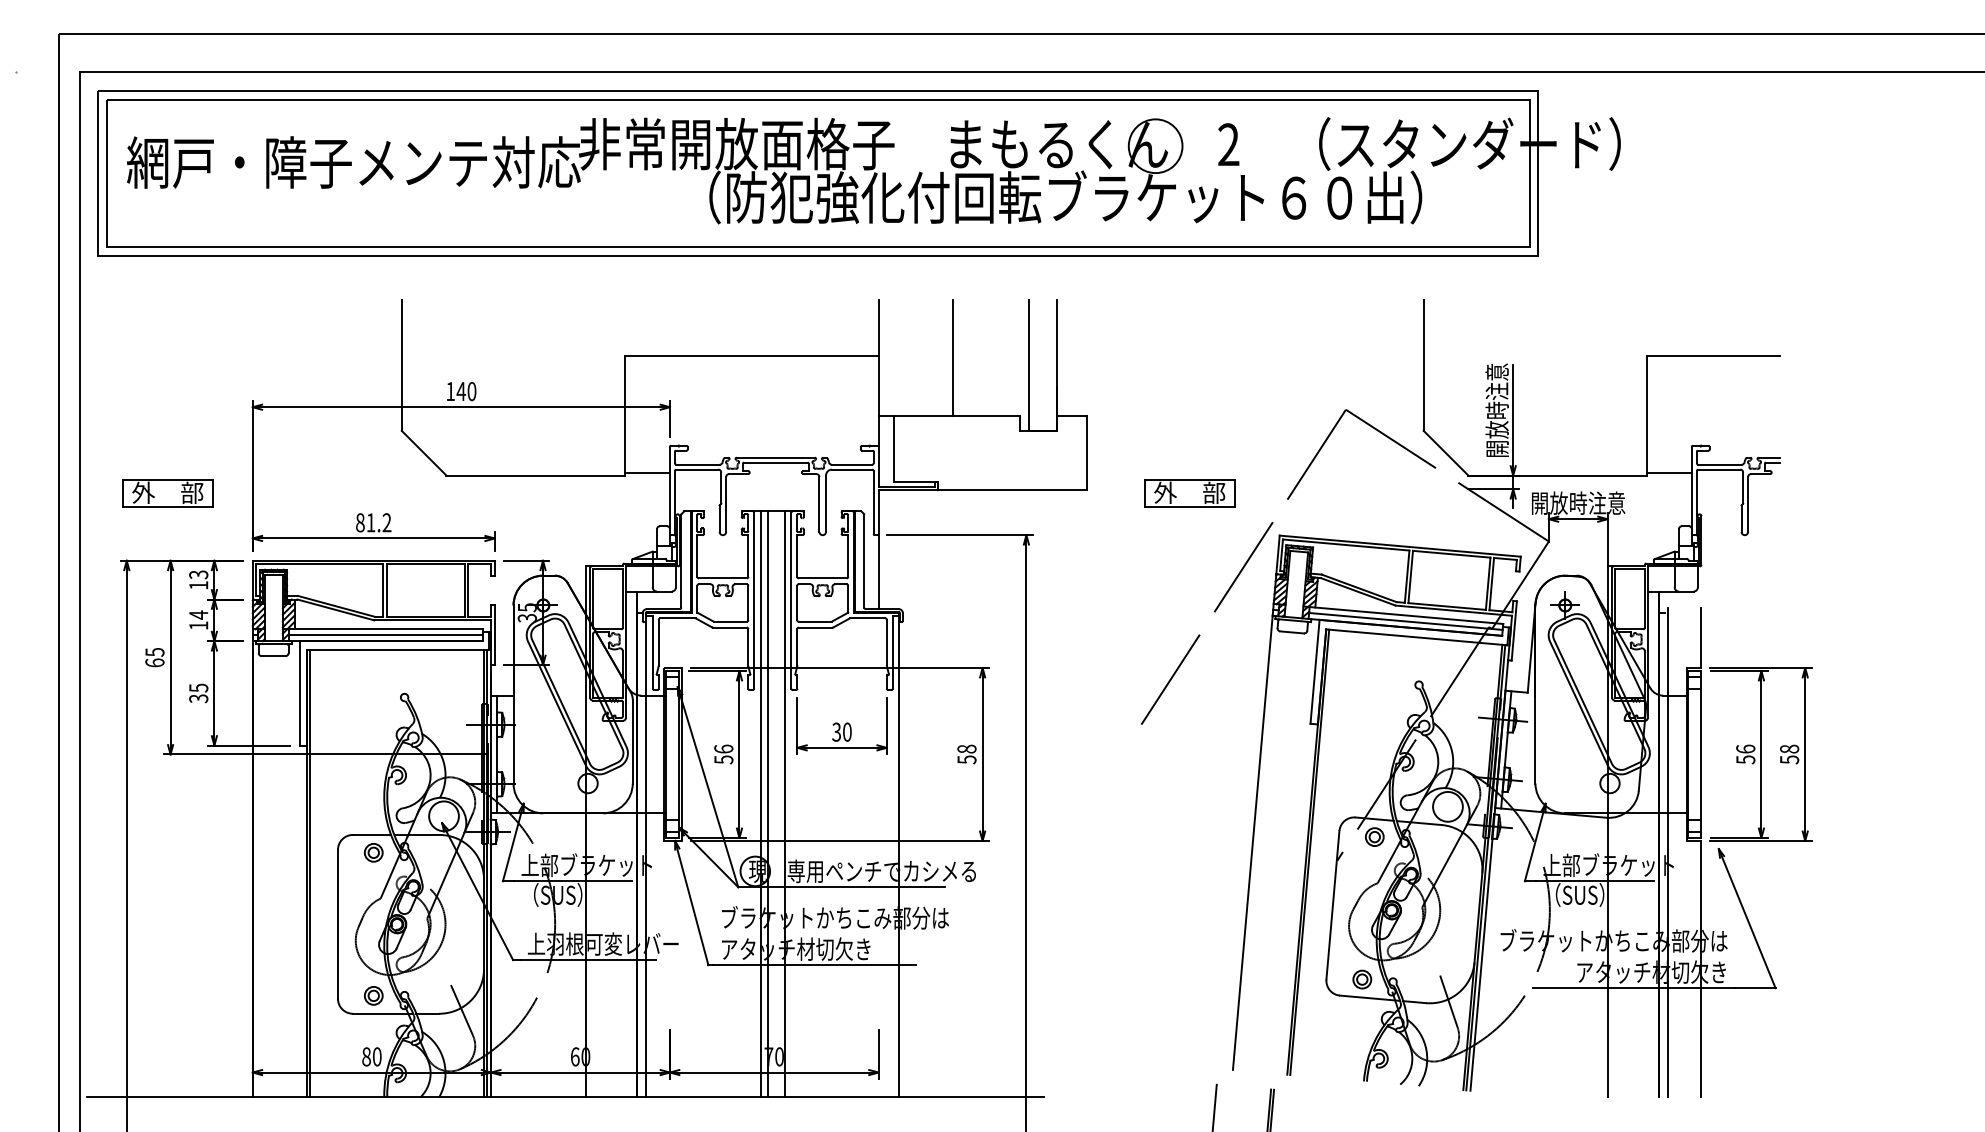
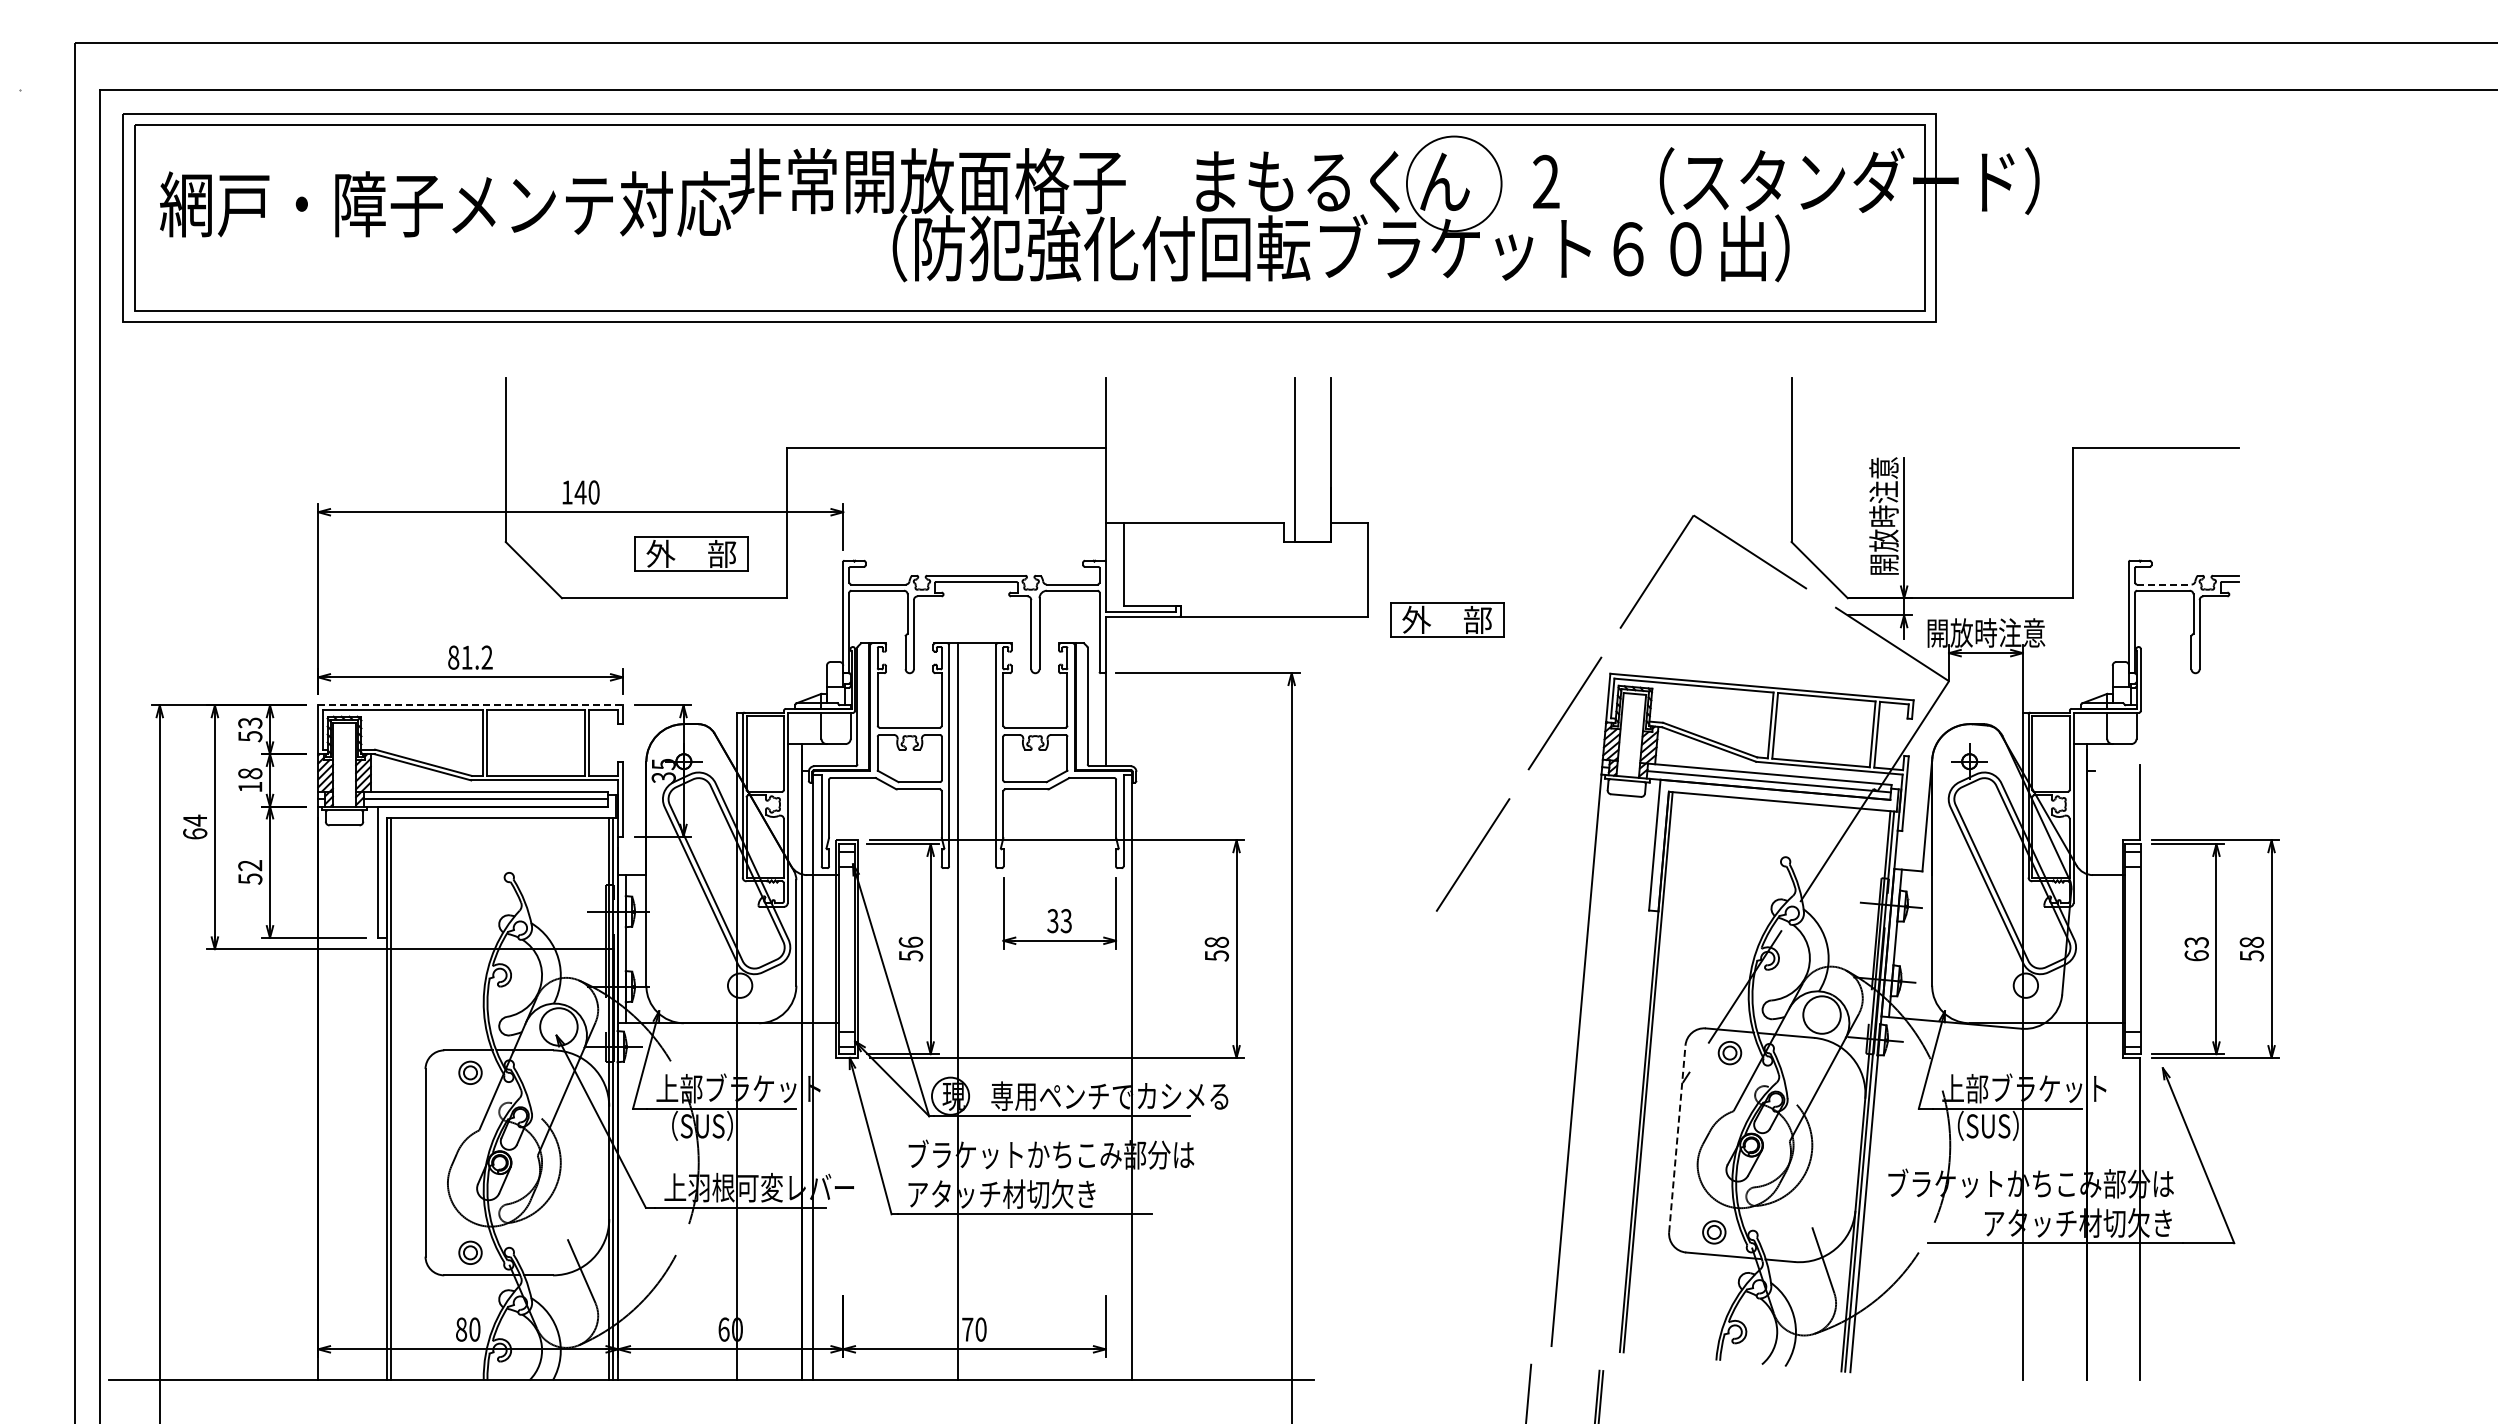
circle: (1155, 145) -> (1454, 183), size x1.4
line: (953, 358) -> (1199, 450), removed
line: (1720, 464) -> (2164, 584), solid -> dashed
line: (647, 472) -> (814, 594), removed
line: (1669, 472) -> (2100, 594), removed
part: (167, 492) -> (691, 553), moved
part: (1190, 492) -> (1447, 619), moved
line: (374, 560) -> (471, 705), solid -> dashed
text: (198, 585) -> (250, 736), 13 -> 53
text: (198, 614) -> (250, 773), 14 -> 18
text: (155, 652) -> (195, 820), 65 -> 64
text: (198, 692) -> (250, 871), 35 -> 52
text: (846, 732) -> (1065, 921), 30 -> 33
text: (1745, 753) -> (2196, 948), 56 -> 63
line: (767, 804) -> (966, 1011), removed
line: (784, 804) -> (987, 1011), removed
line: (1668, 852) -> (2099, 1072), removed
line: (1333, 904) -> (1677, 1138), solid -> dashed

